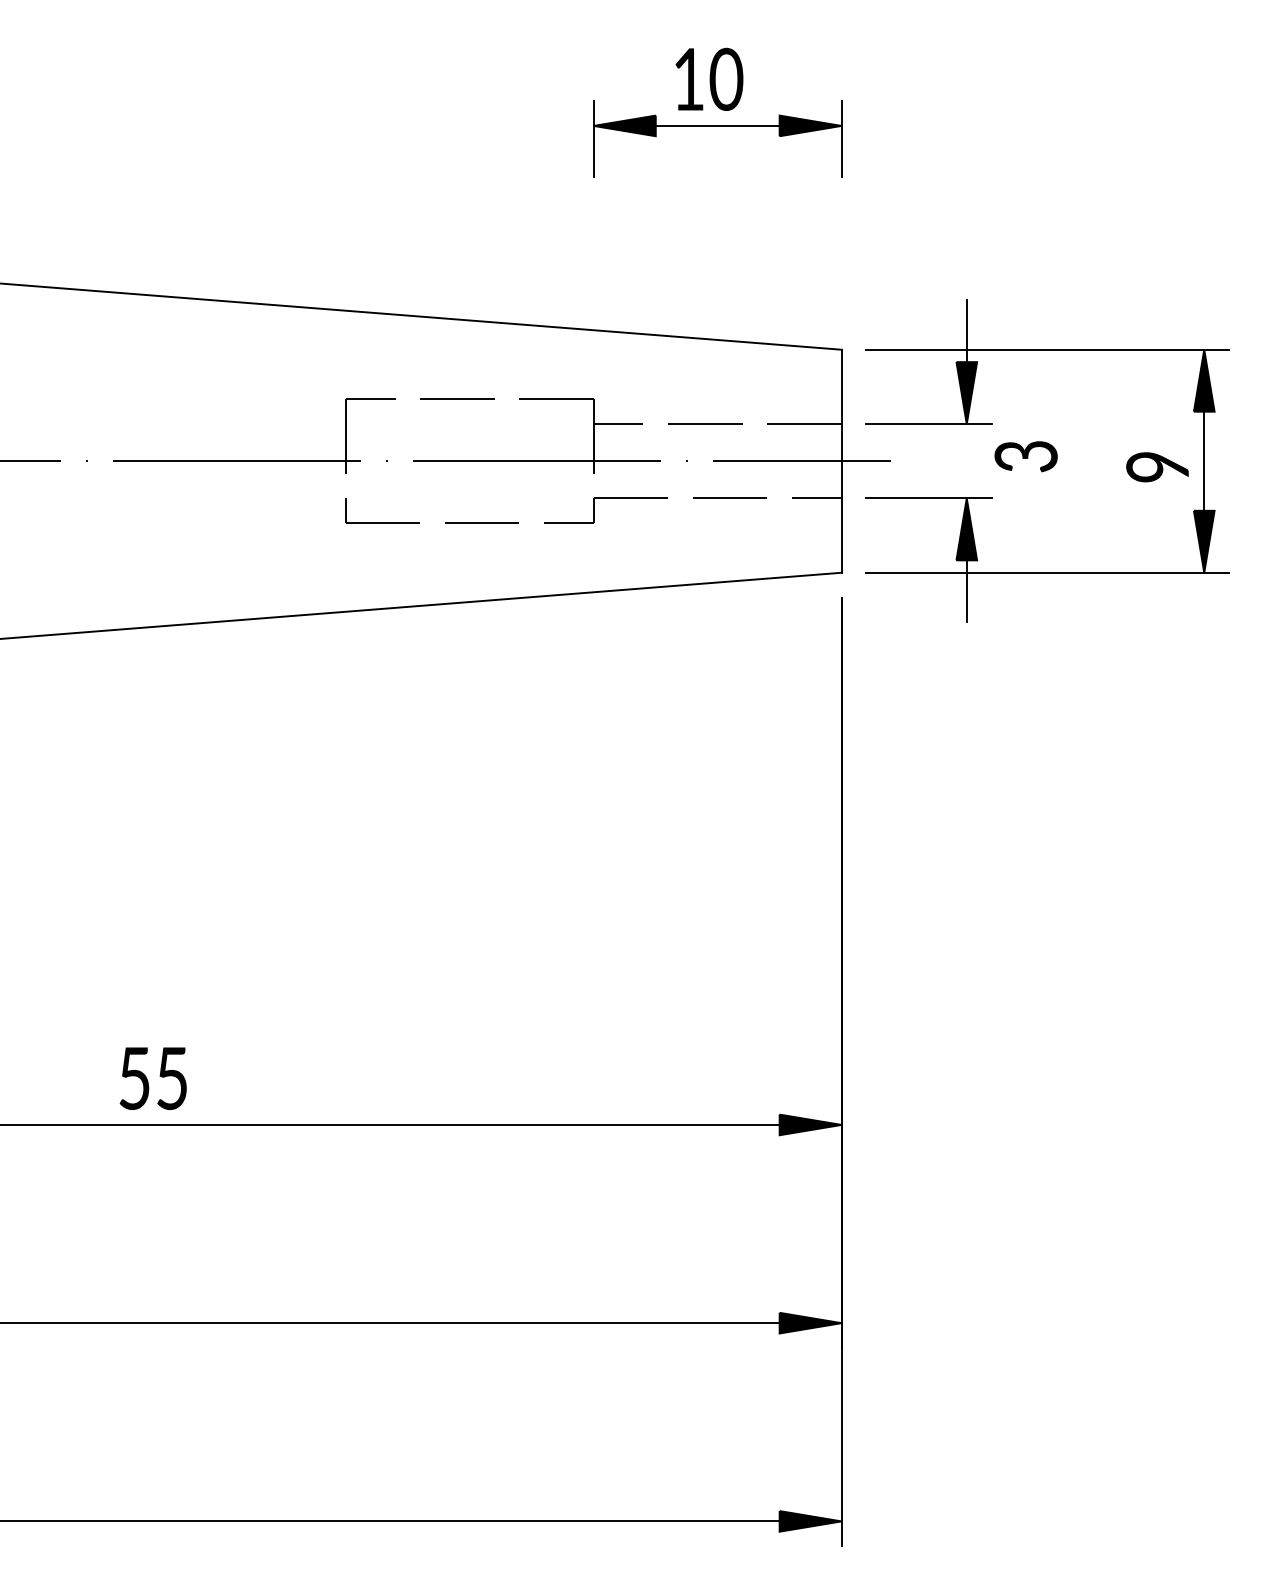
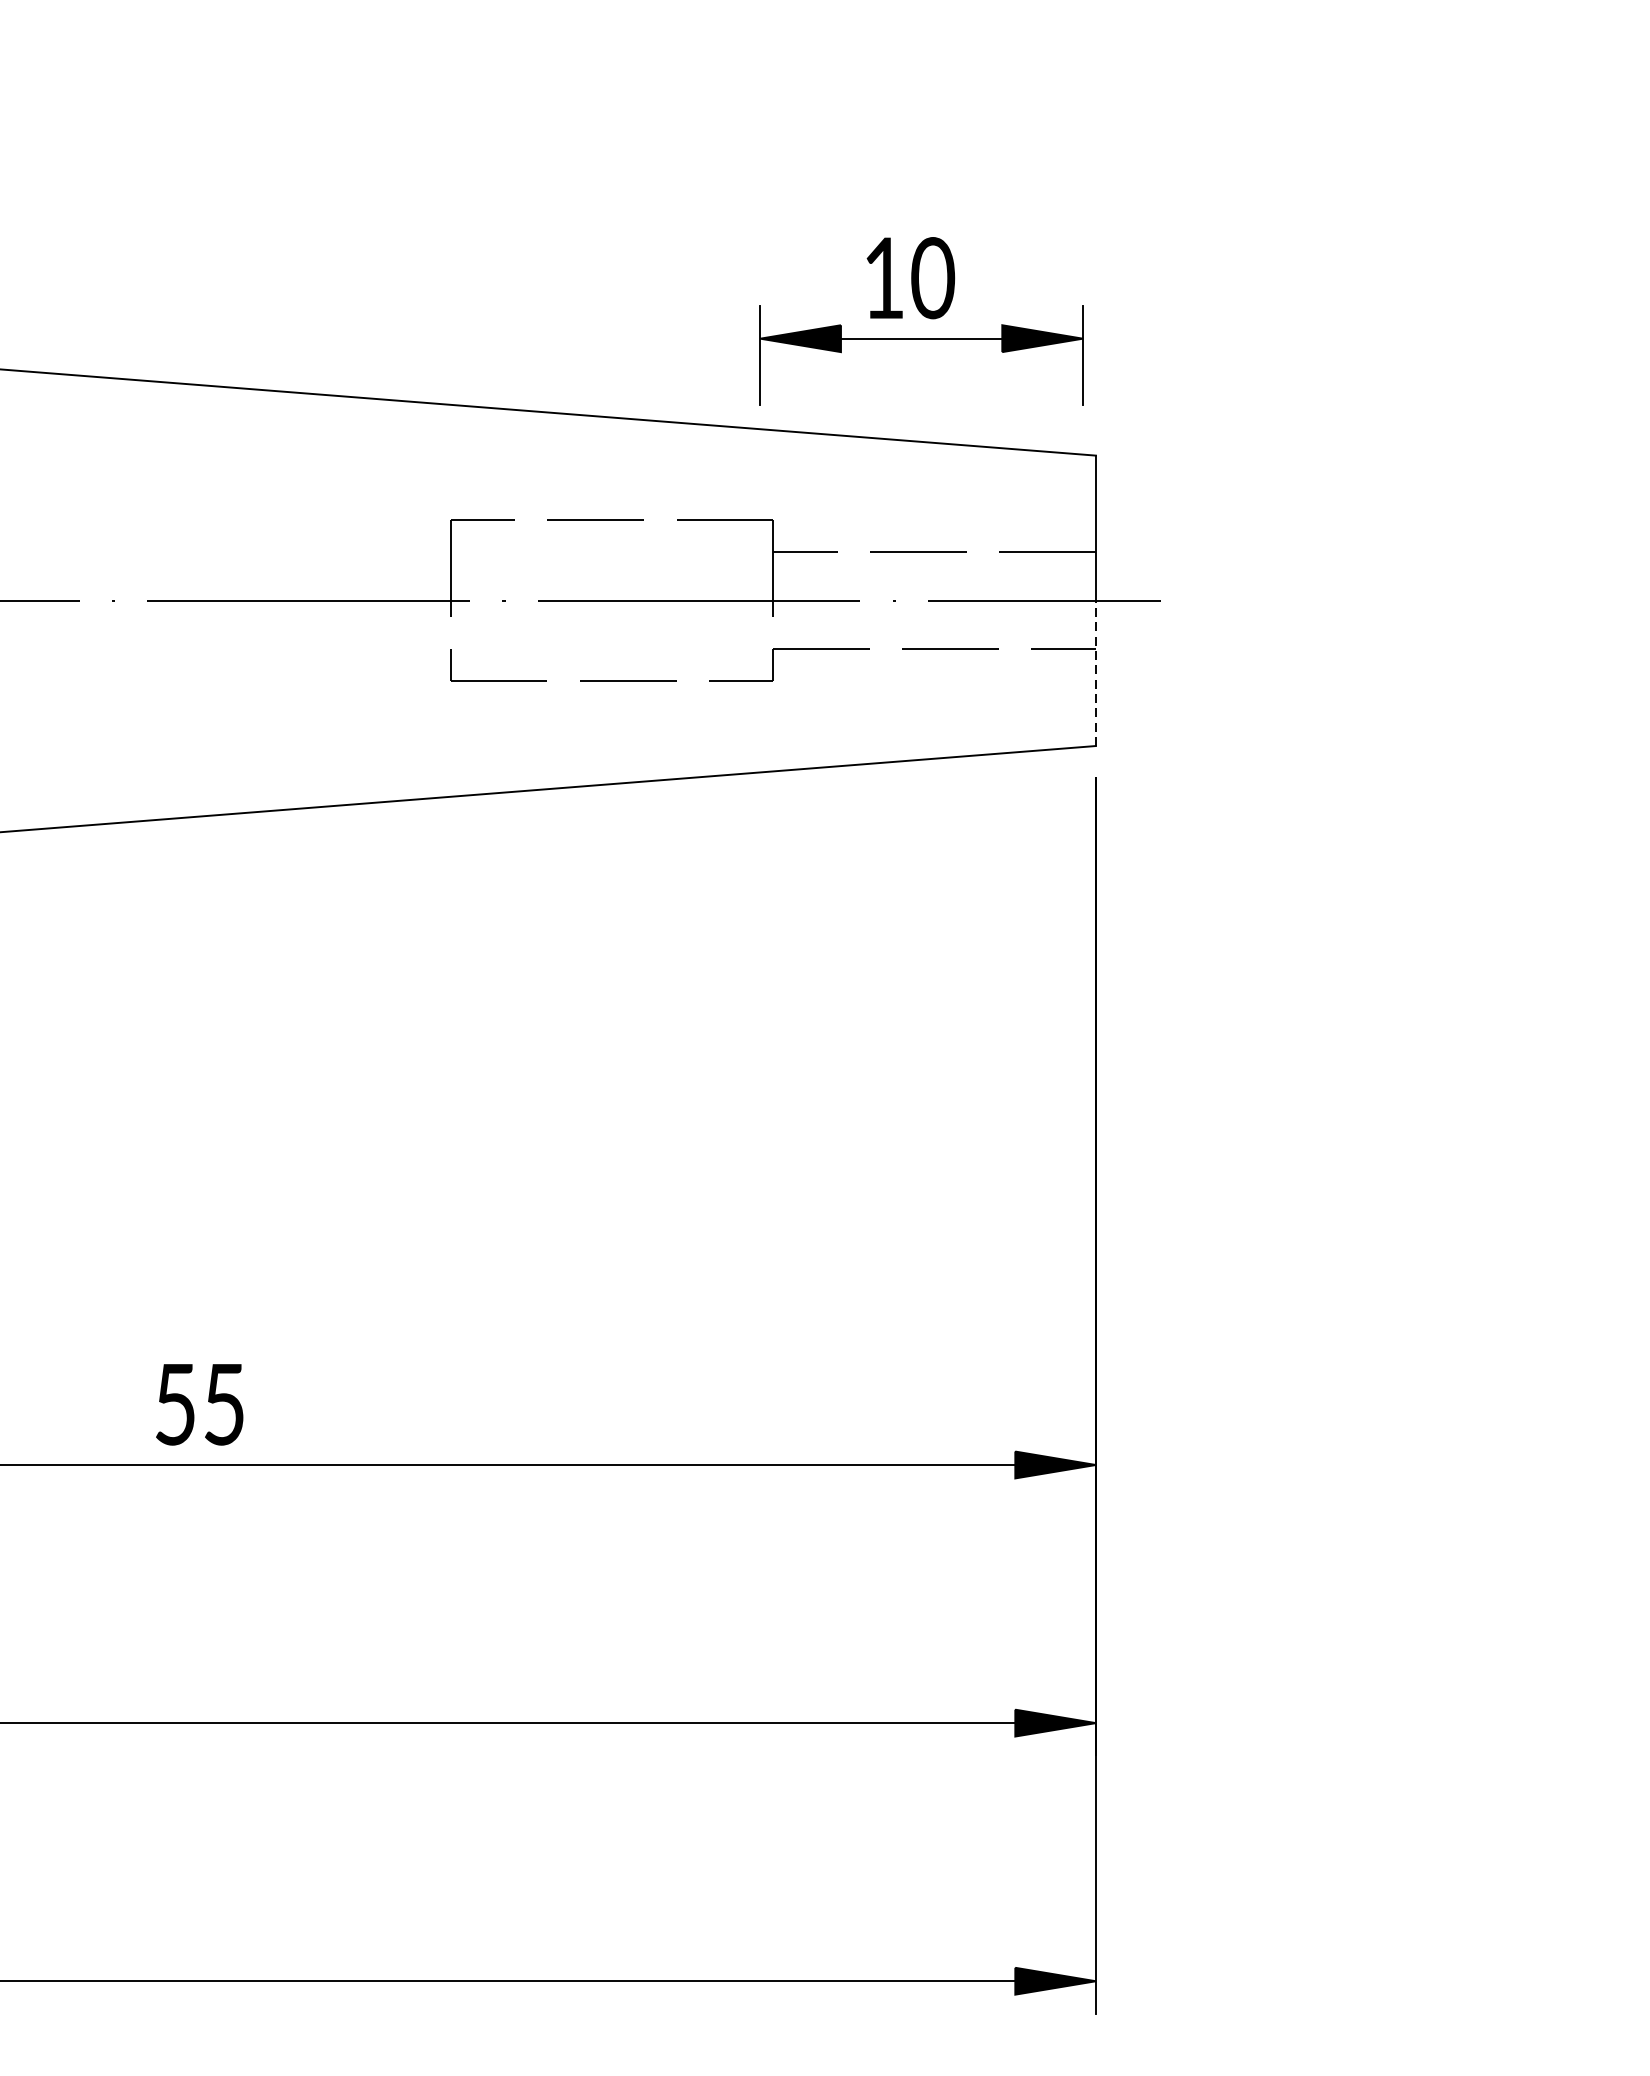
part: (717, 112) -> (921, 321), moved
part: (1047, 460) -> (1364, 599), removed
line: (841, 517) -> (1095, 674), solid -> dashed

